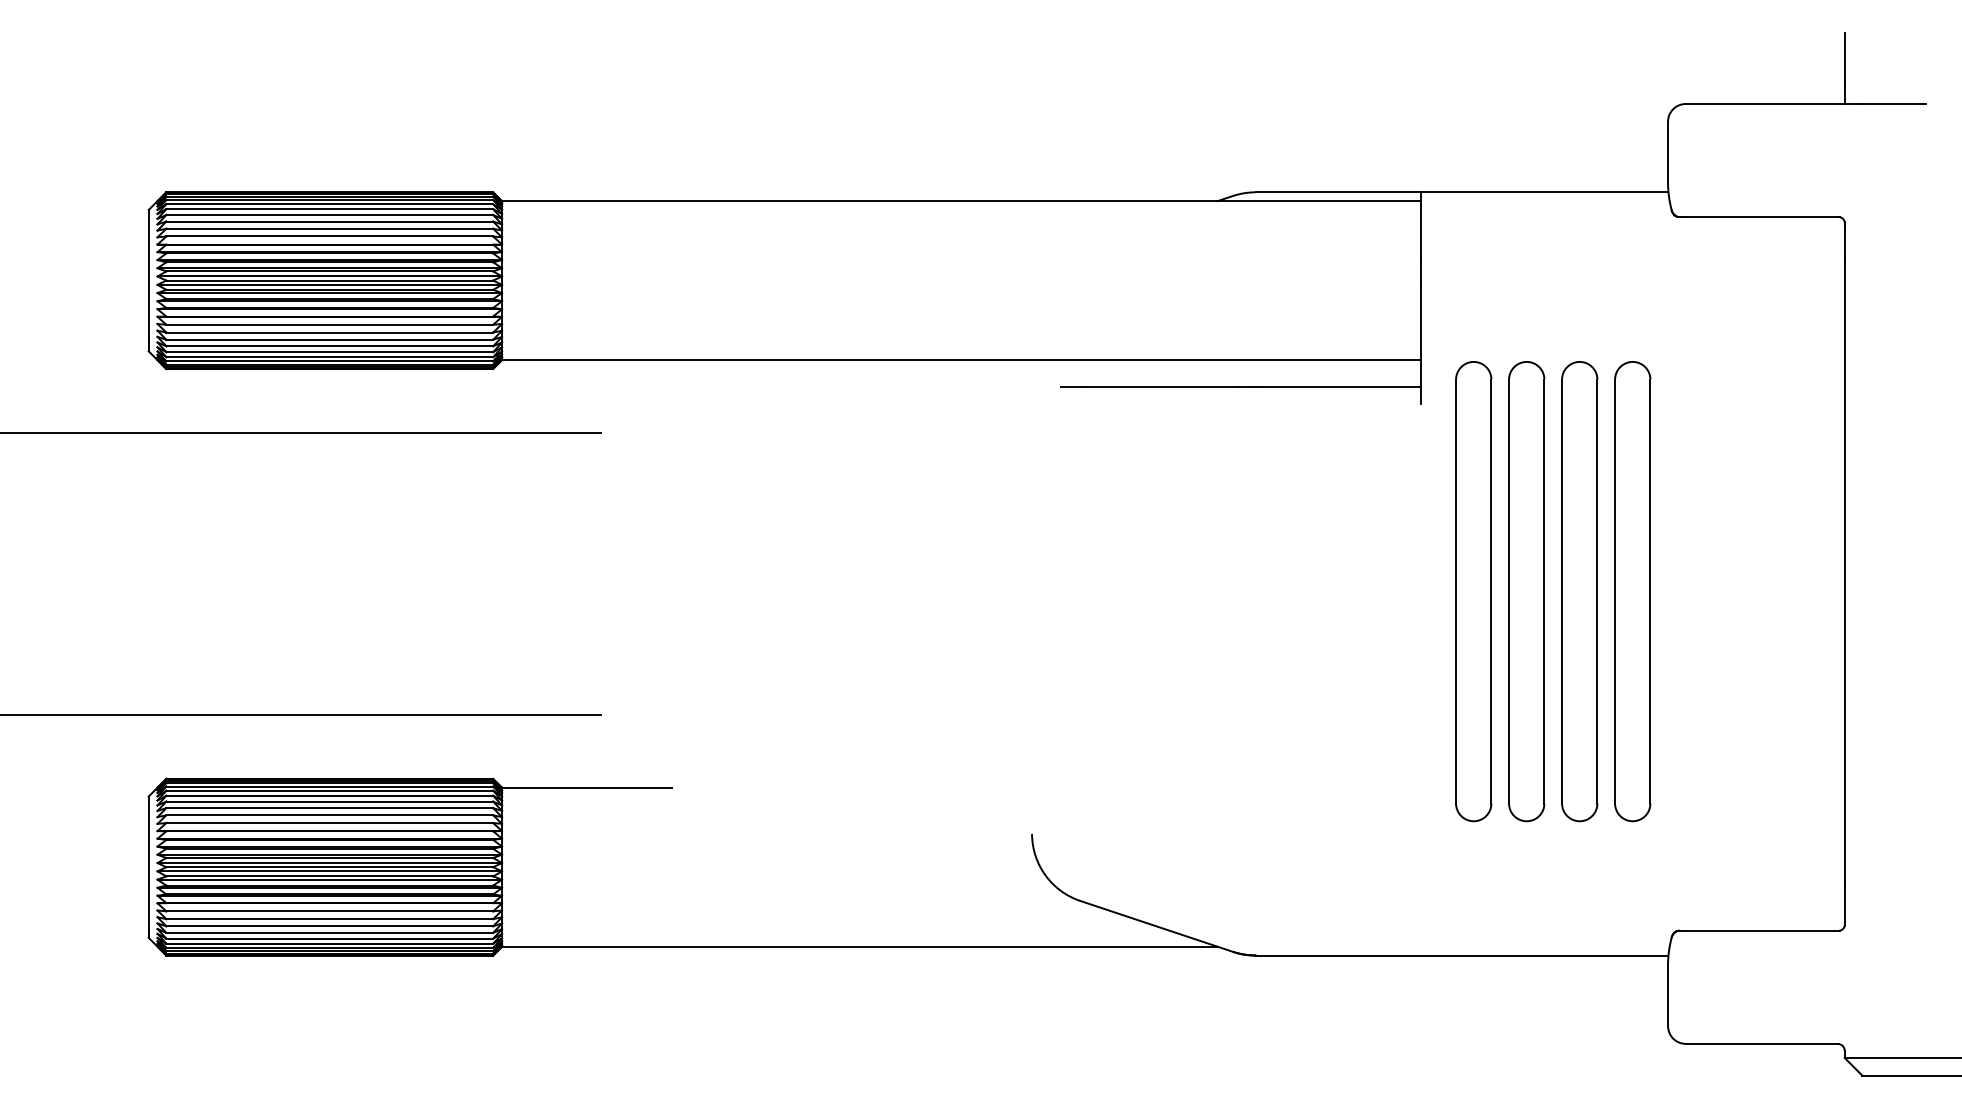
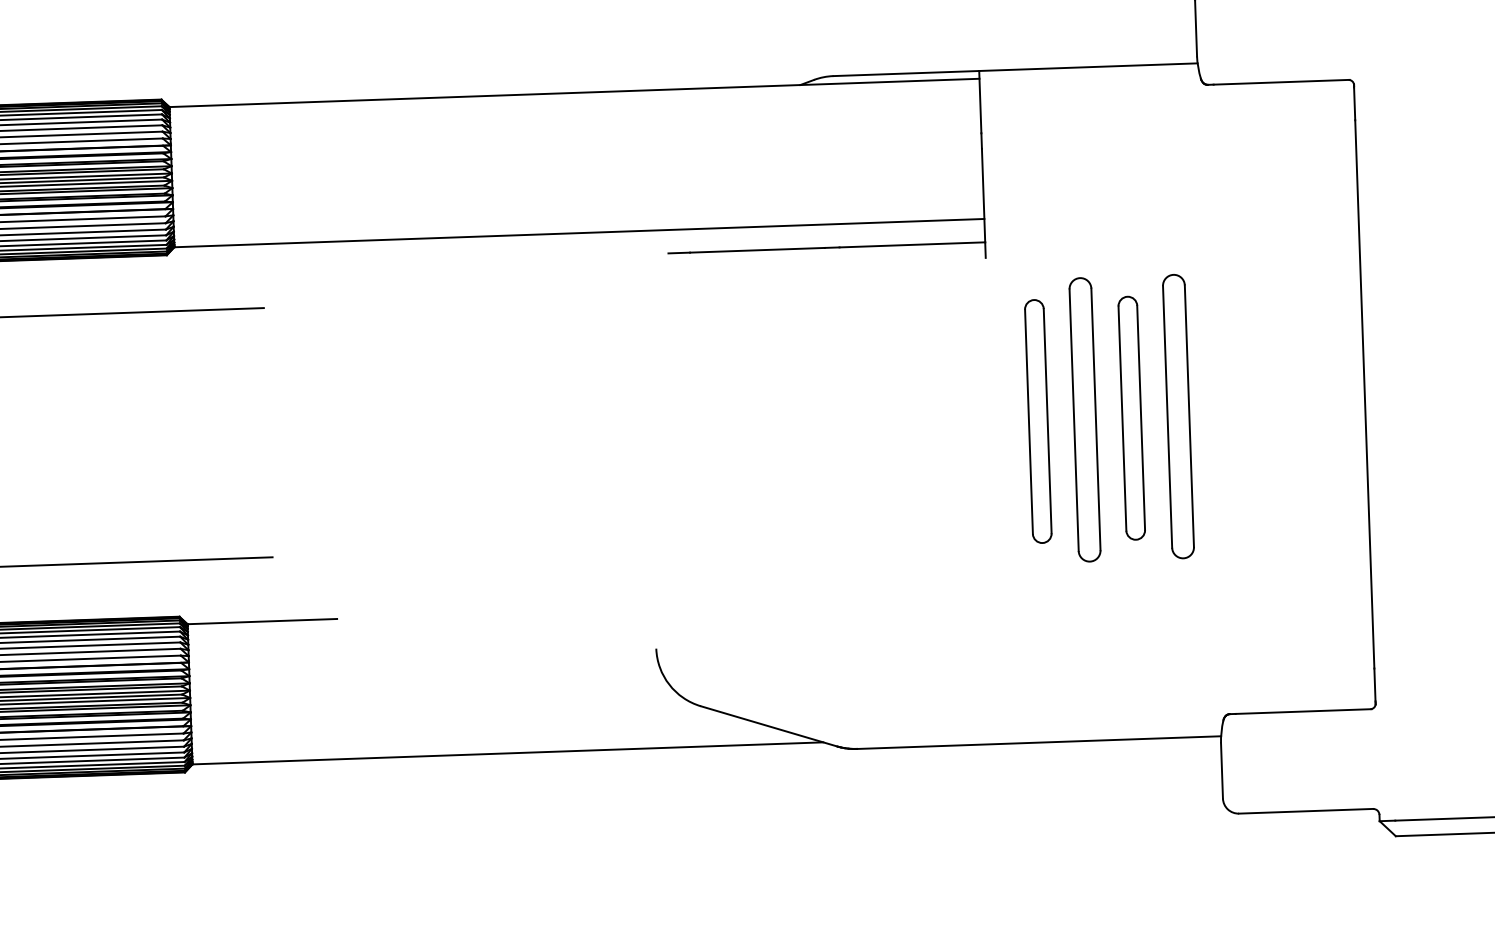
part: (1473, 591) -> (1038, 421), size x0.6
part: (1526, 591) -> (1084, 419), size x0.7
part: (1579, 591) -> (1131, 418), size x0.6
part: (1632, 591) -> (1178, 416), size x0.7

